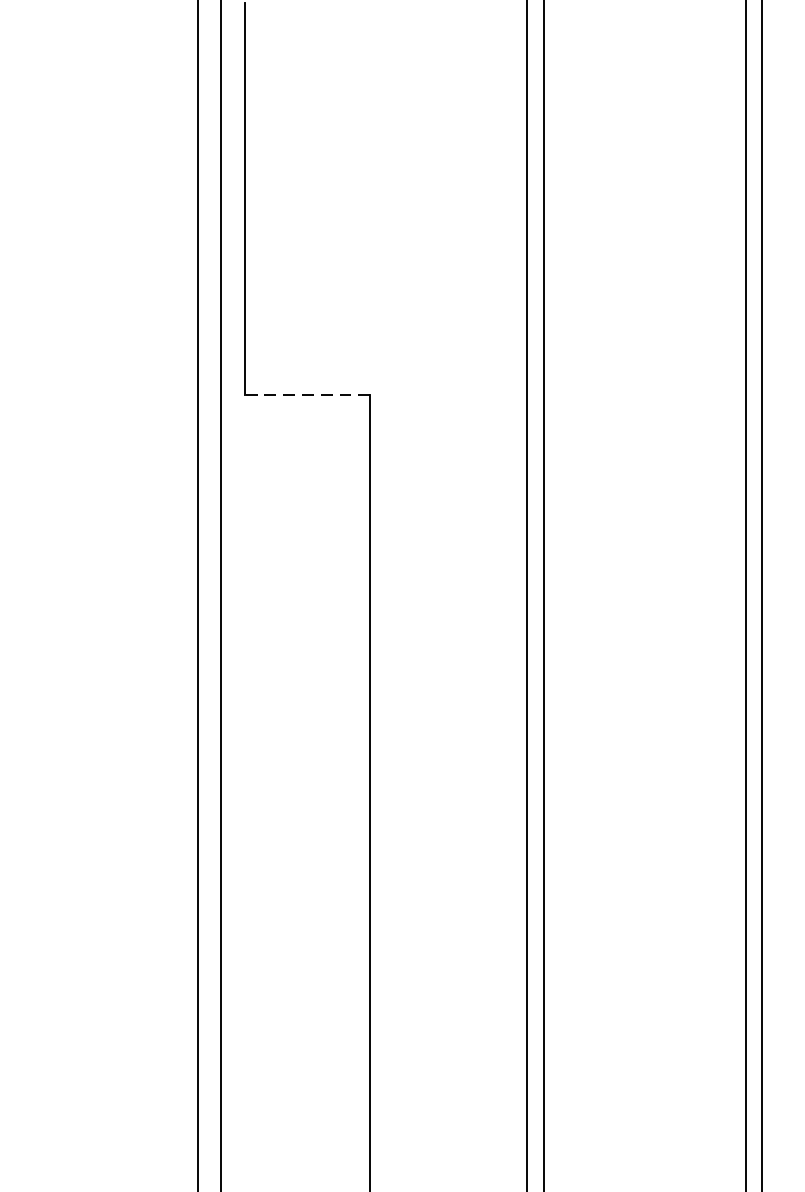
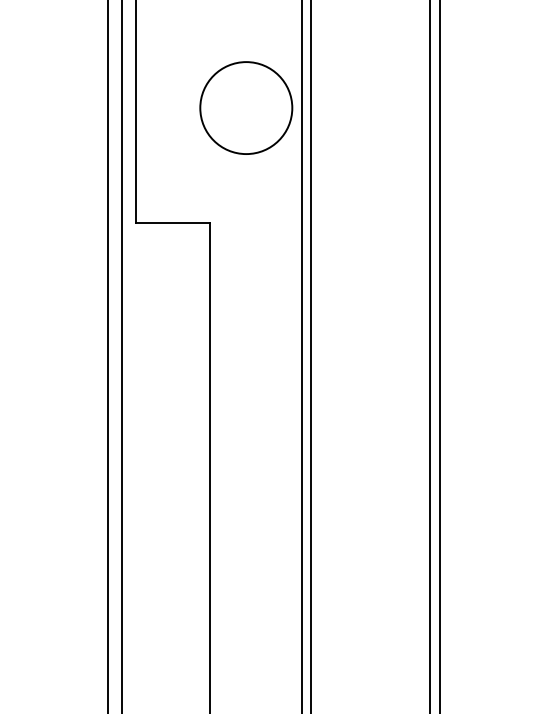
circle: (433, 198) -> (246, 107), added
line: (307, 396) -> (172, 223), dashed -> solid

